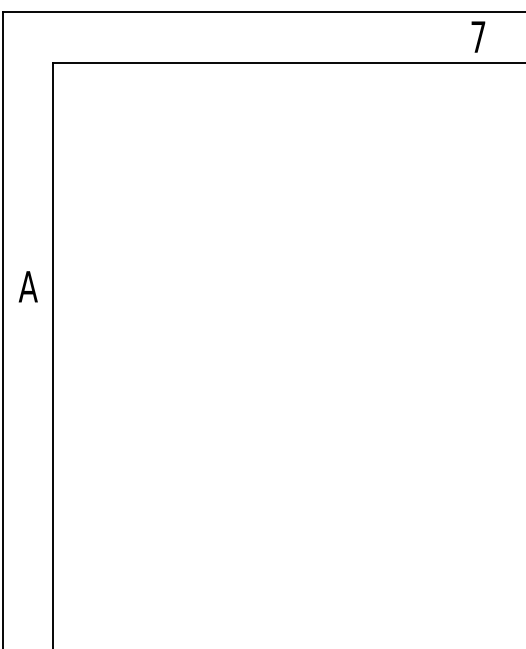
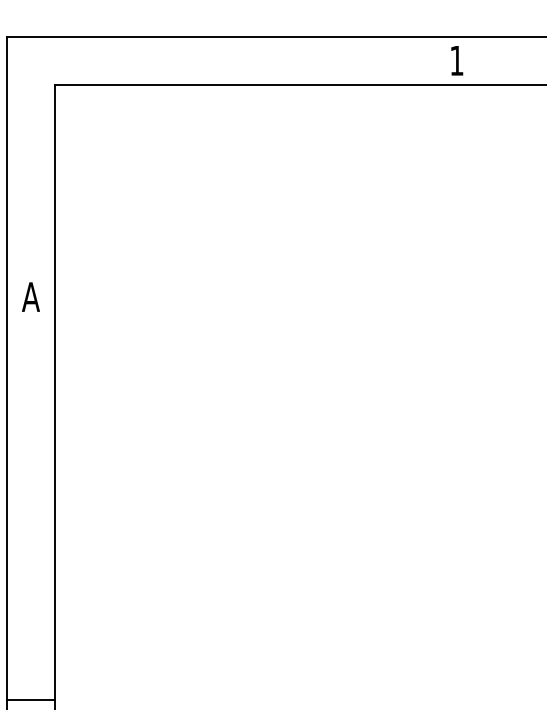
text: (477, 36) -> (456, 60), 7 -> 1

